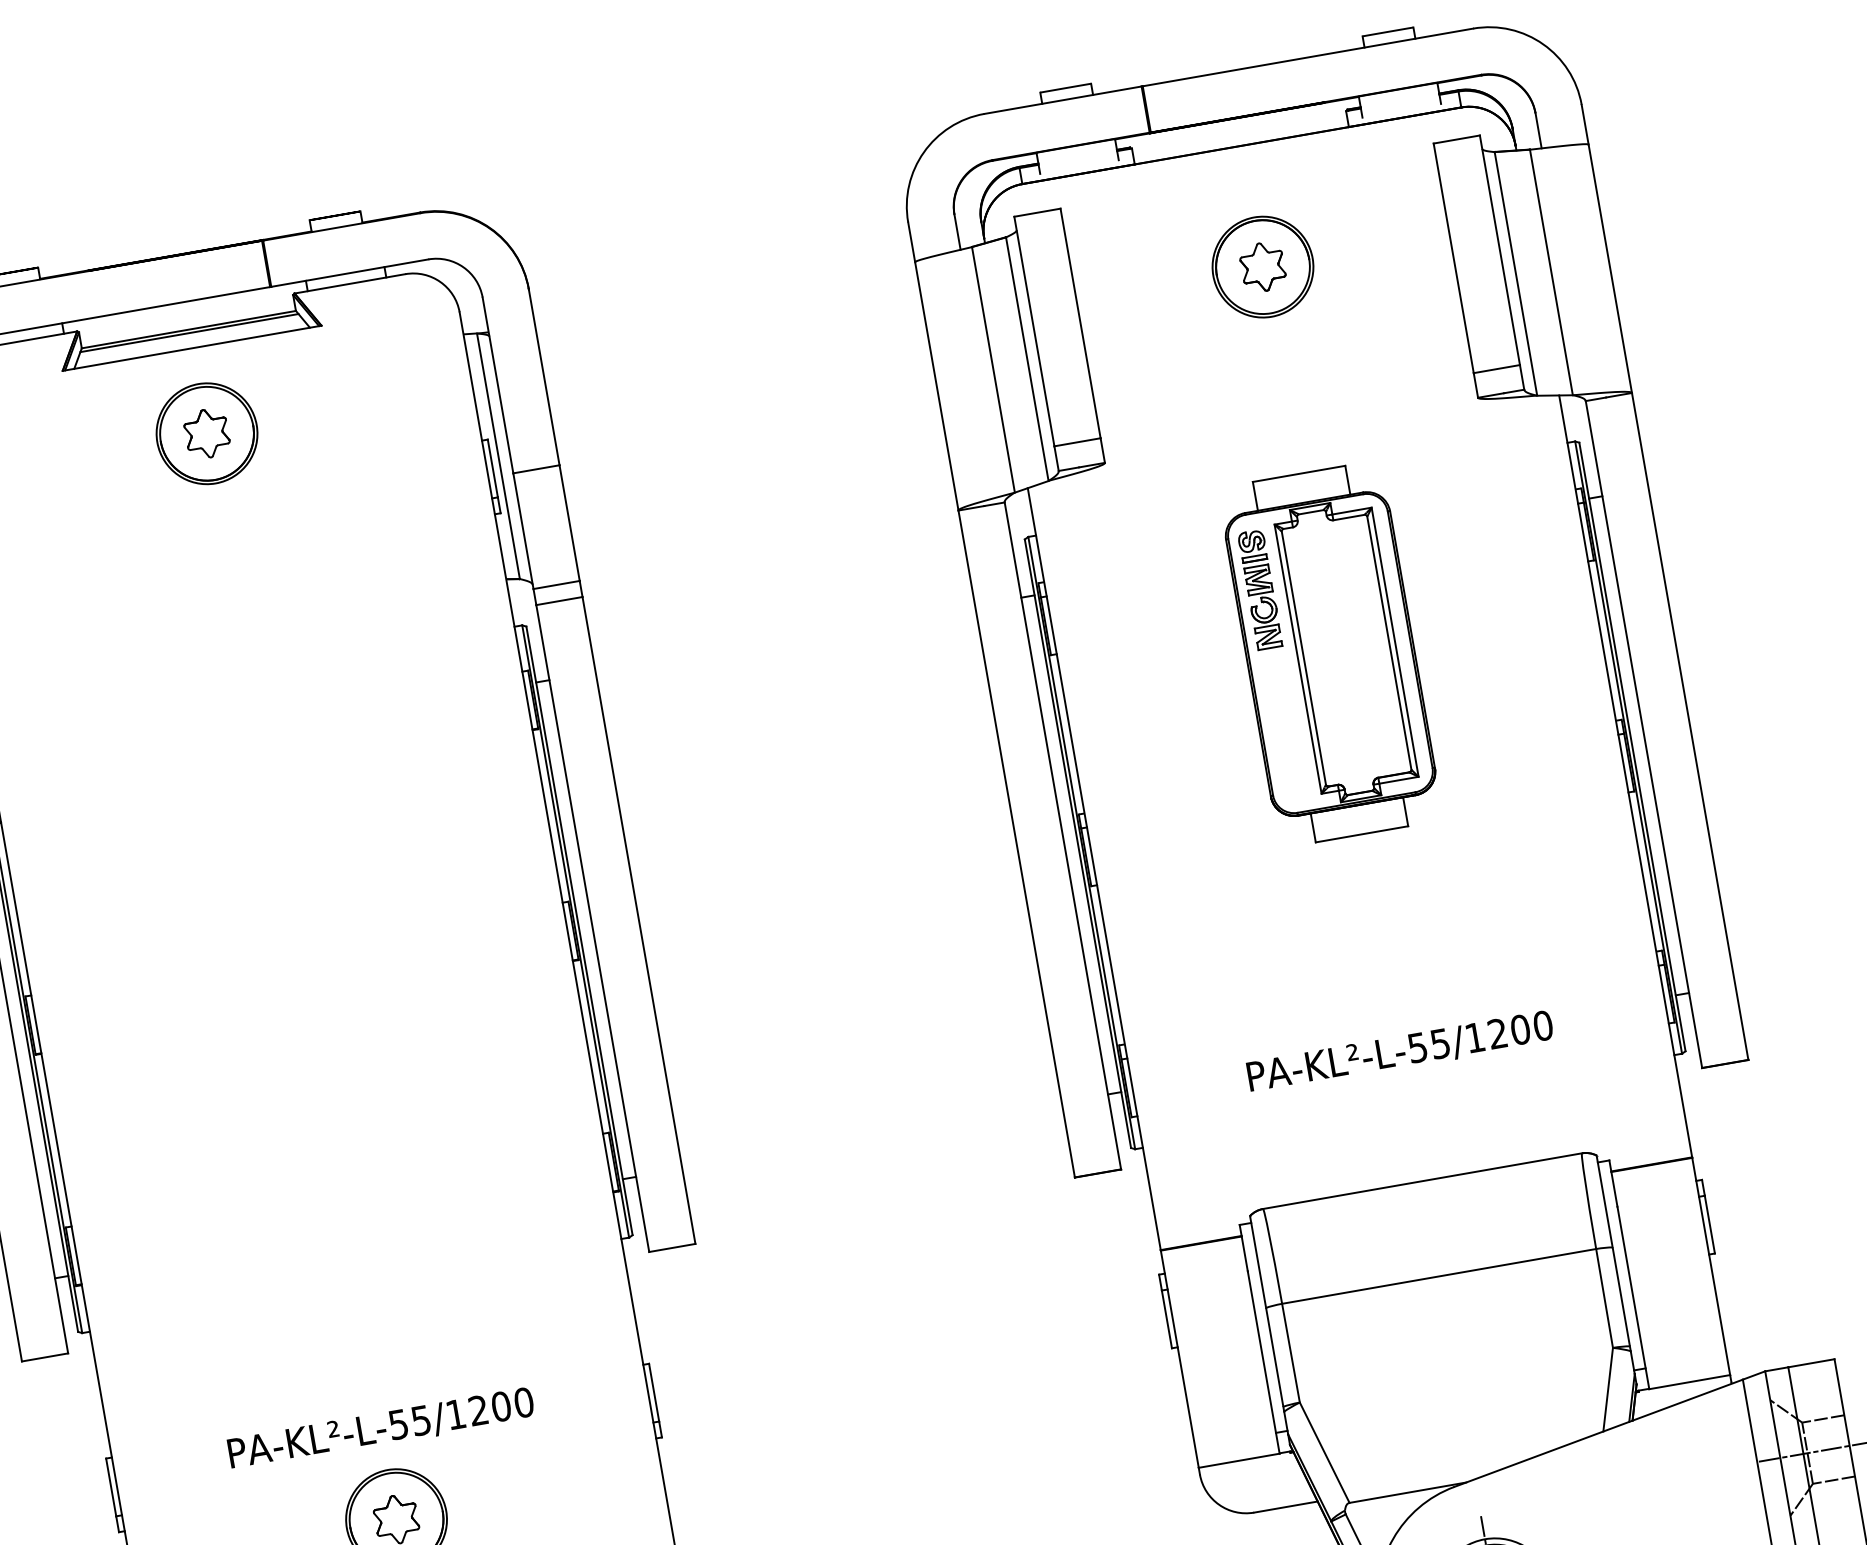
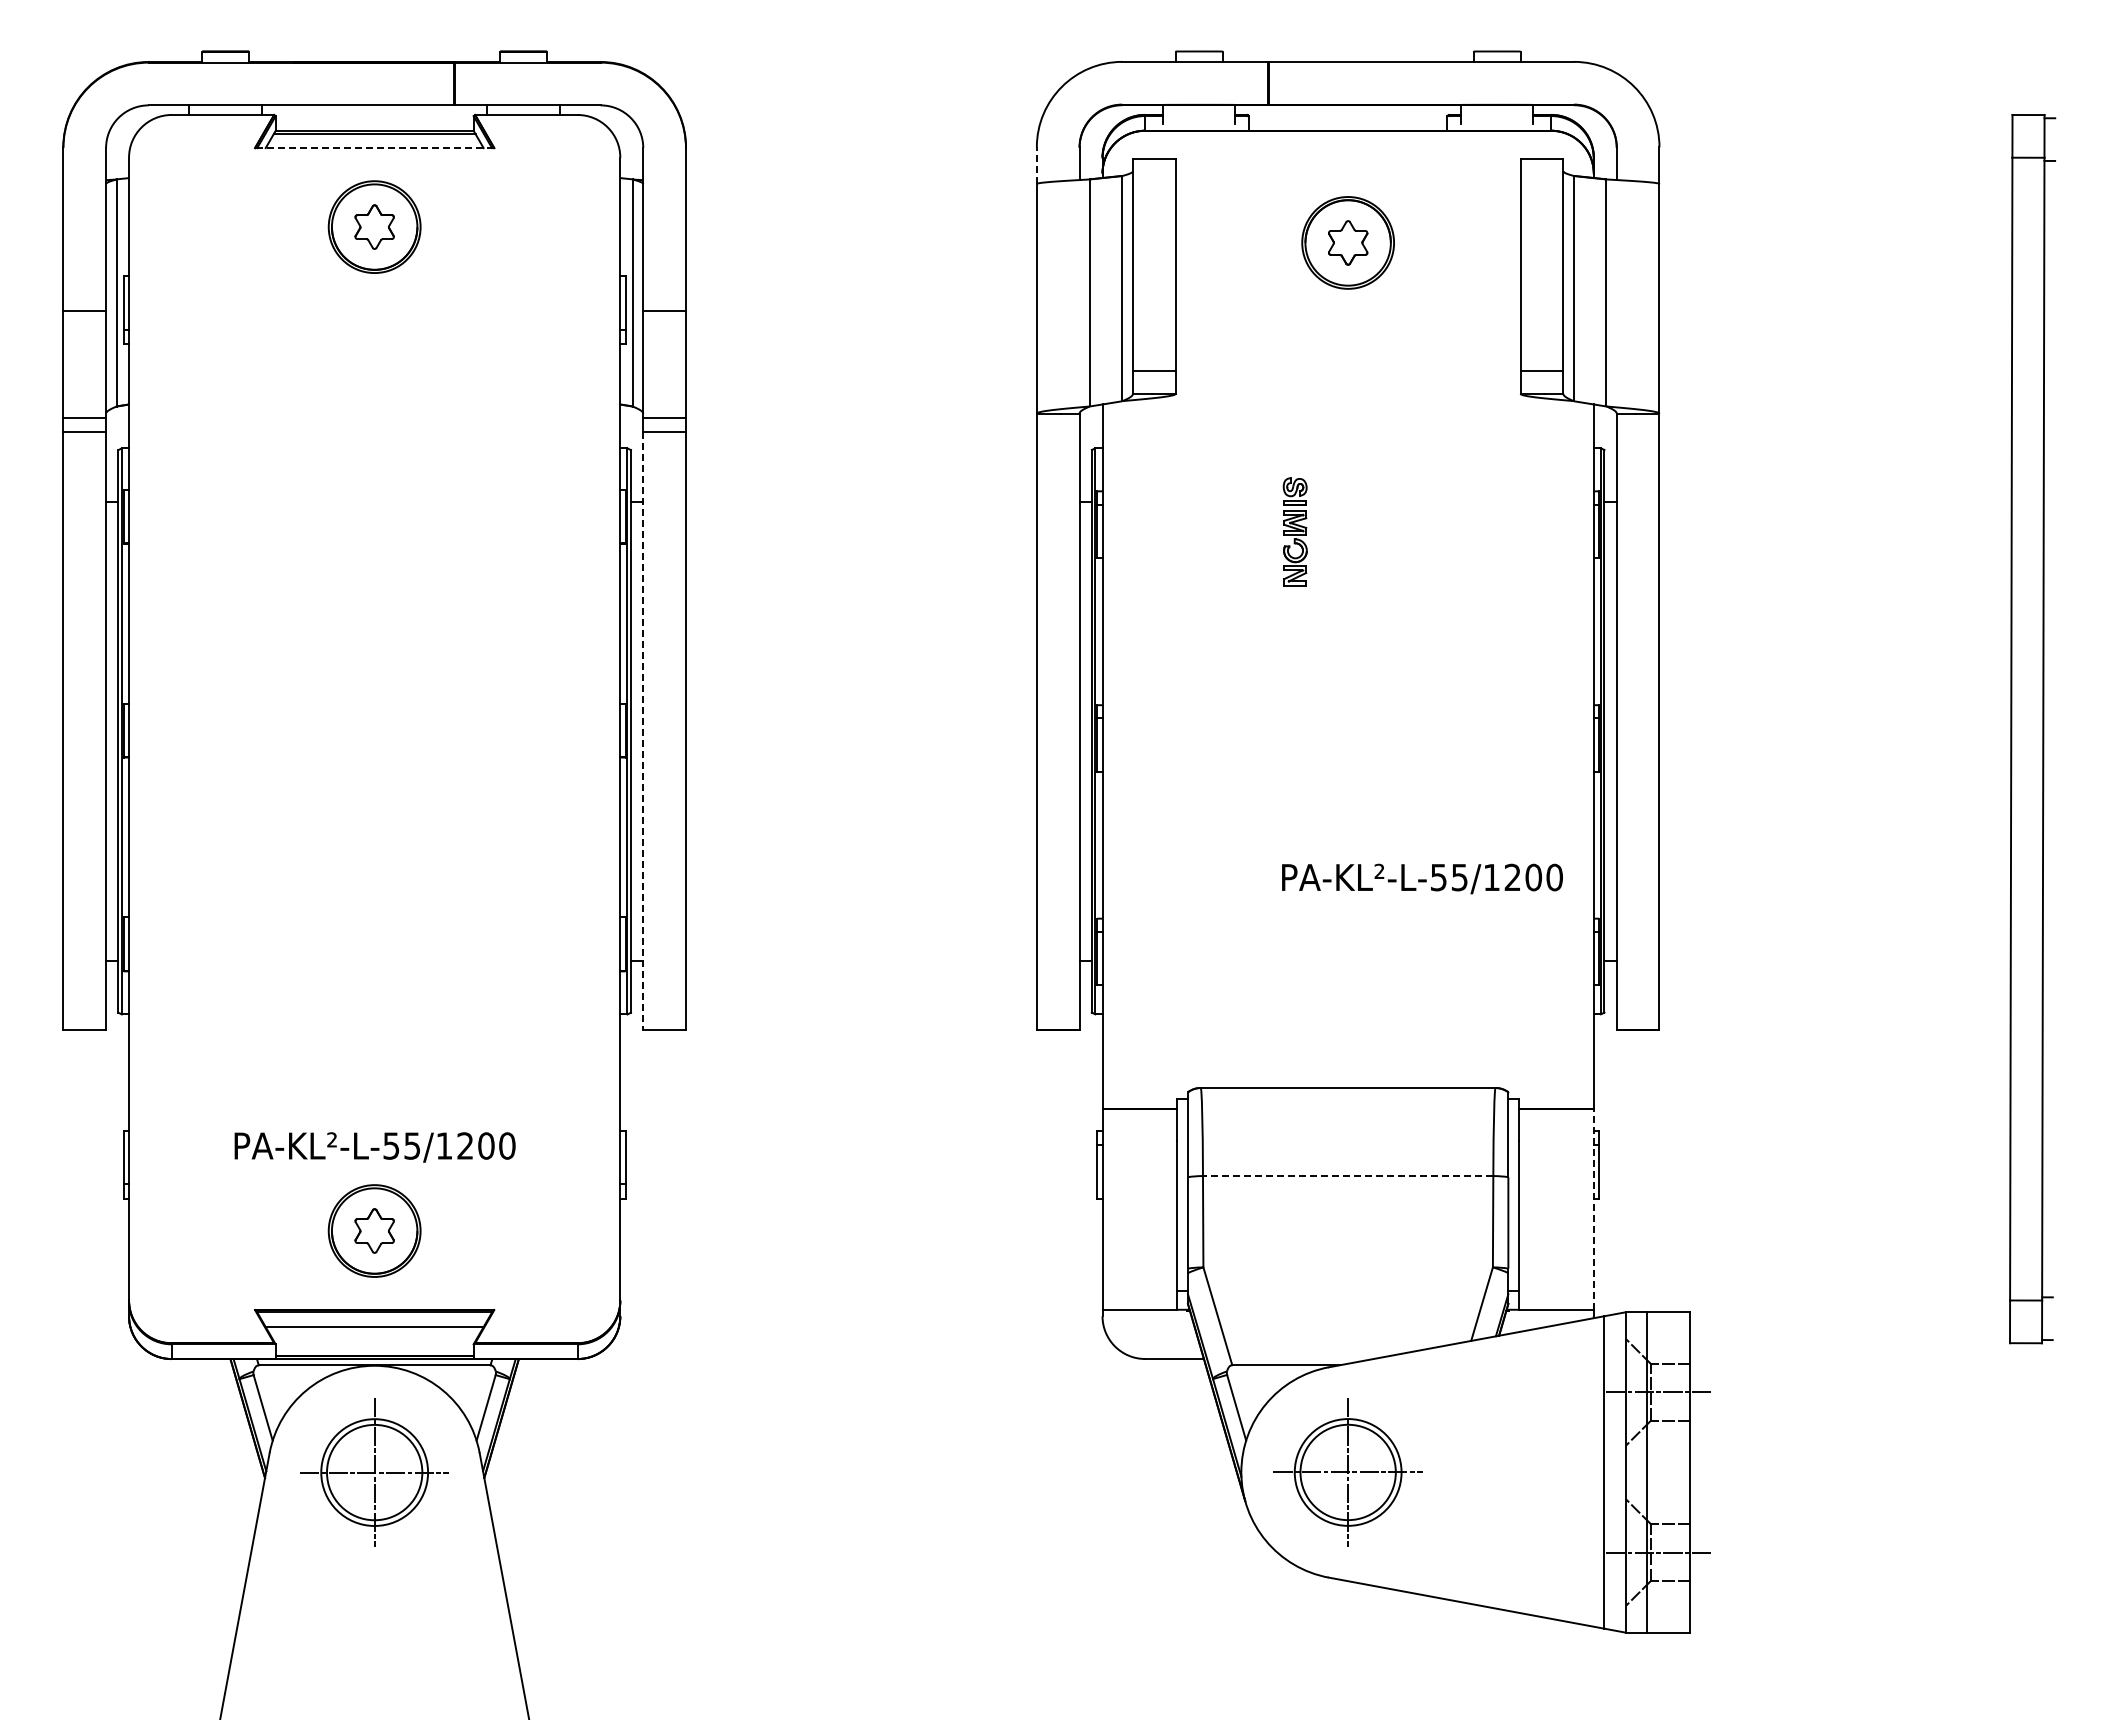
line: (911, 242) -> (1036, 165), solid -> dashed
line: (192, 348) -> (374, 148), solid -> dashed
part: (1329, 653) -> (1347, 600), removed
line: (593, 928) -> (643, 731), solid -> dashed
text: (1400, 1051) -> (1422, 878), moved
line: (1710, 1266) -> (1593, 1209), solid -> dashed
line: (1438, 1277) -> (1347, 1176), solid -> dashed

